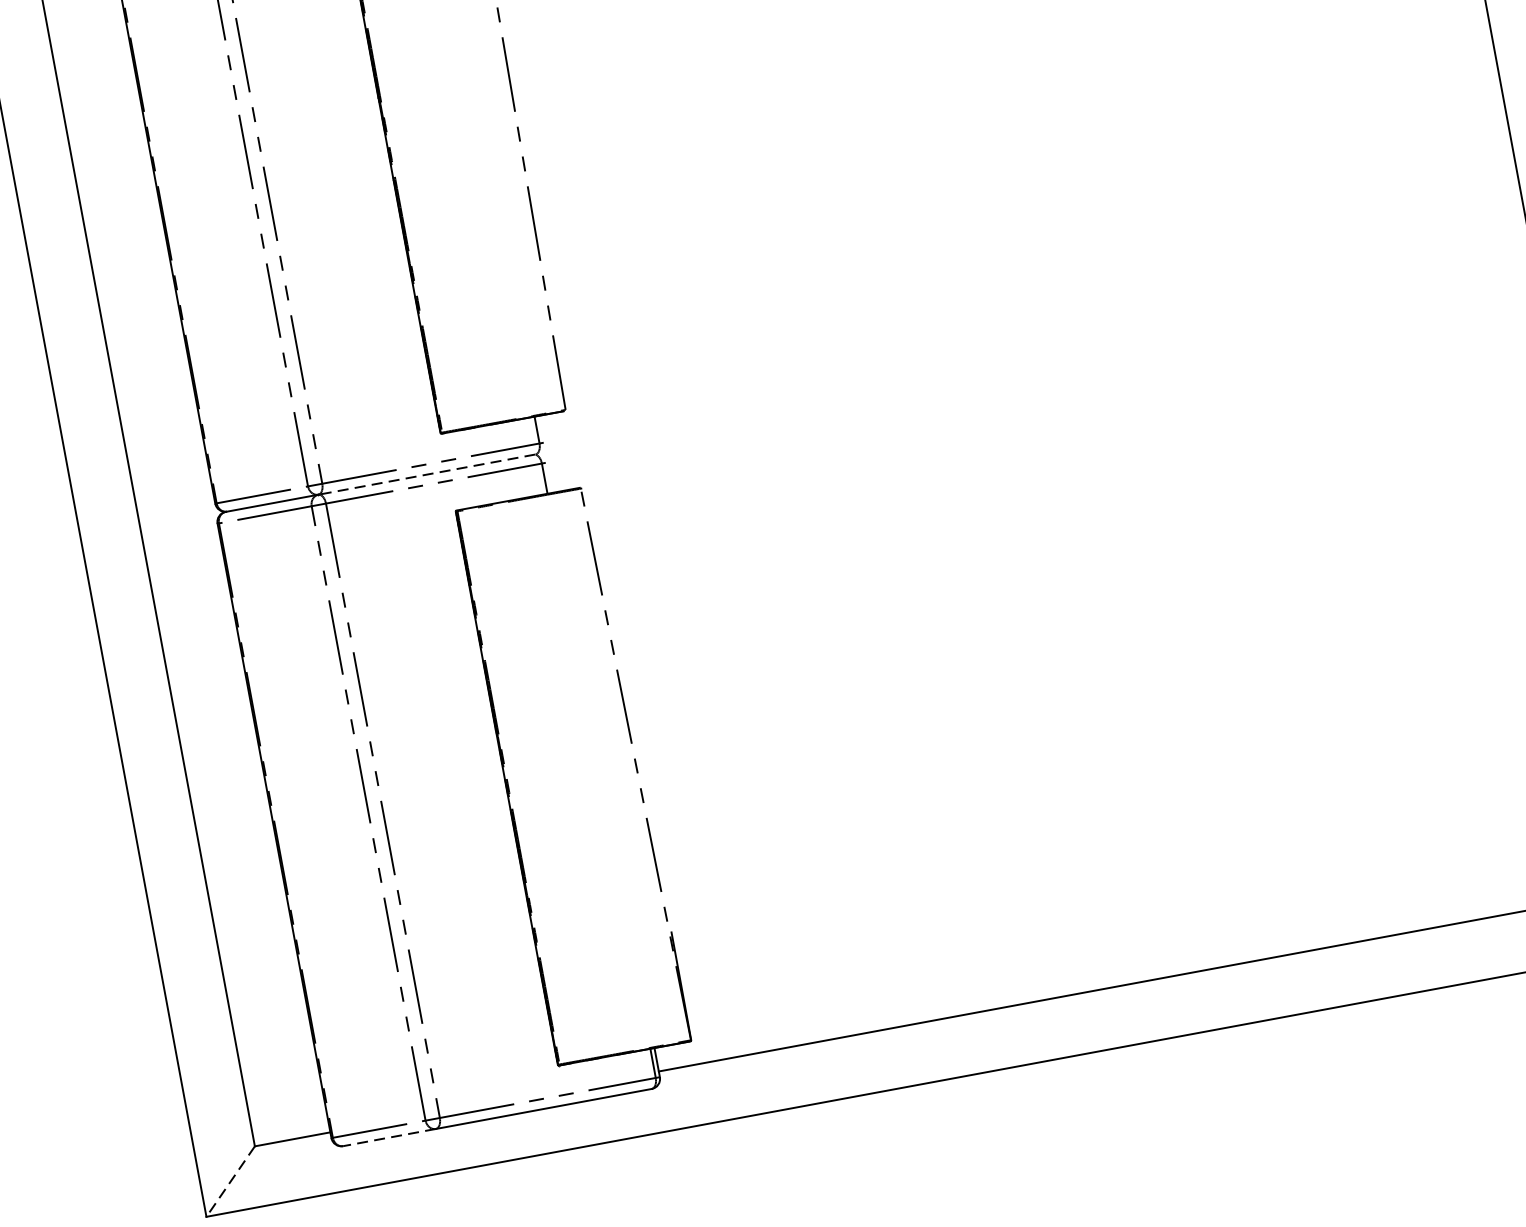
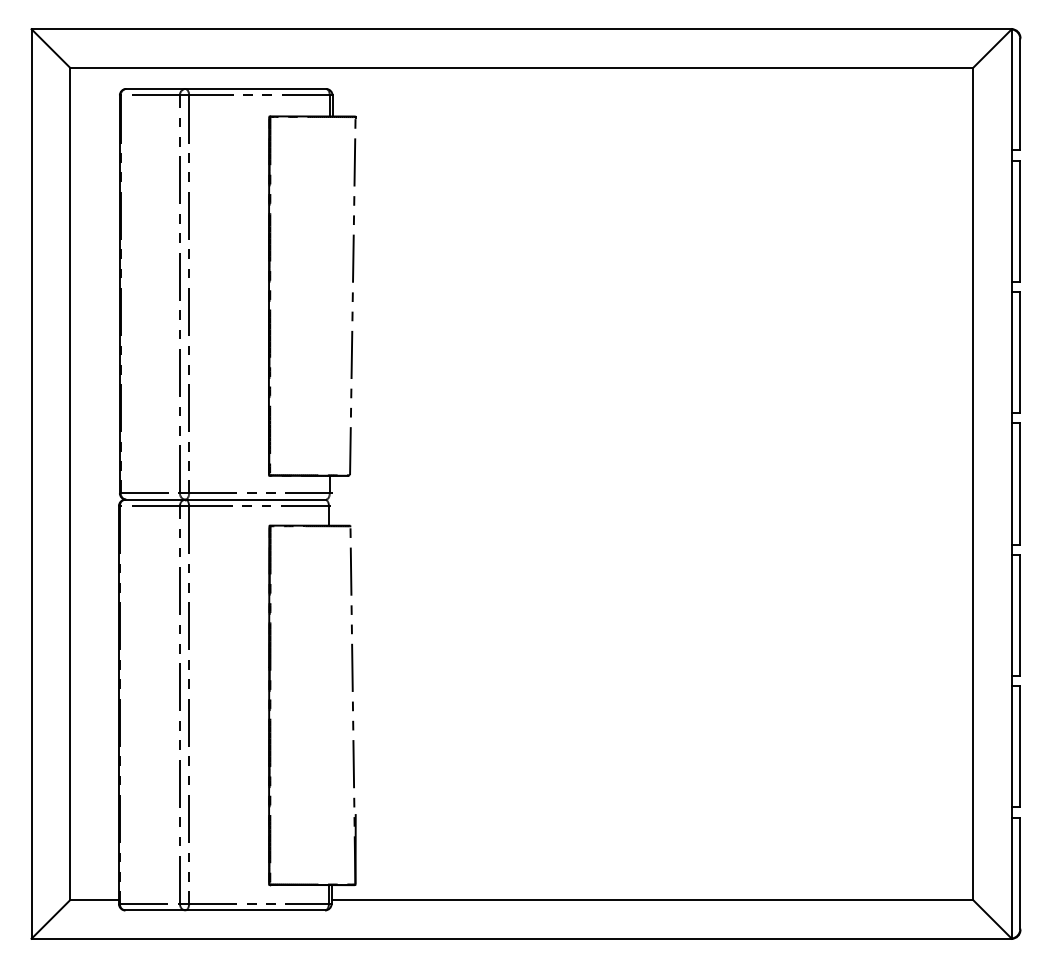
line: (426, 474) -> (255, 499), dashed -> solid
line: (388, 1137) -> (154, 910), dashed -> solid
line: (230, 1181) -> (50, 919), dashed -> solid

